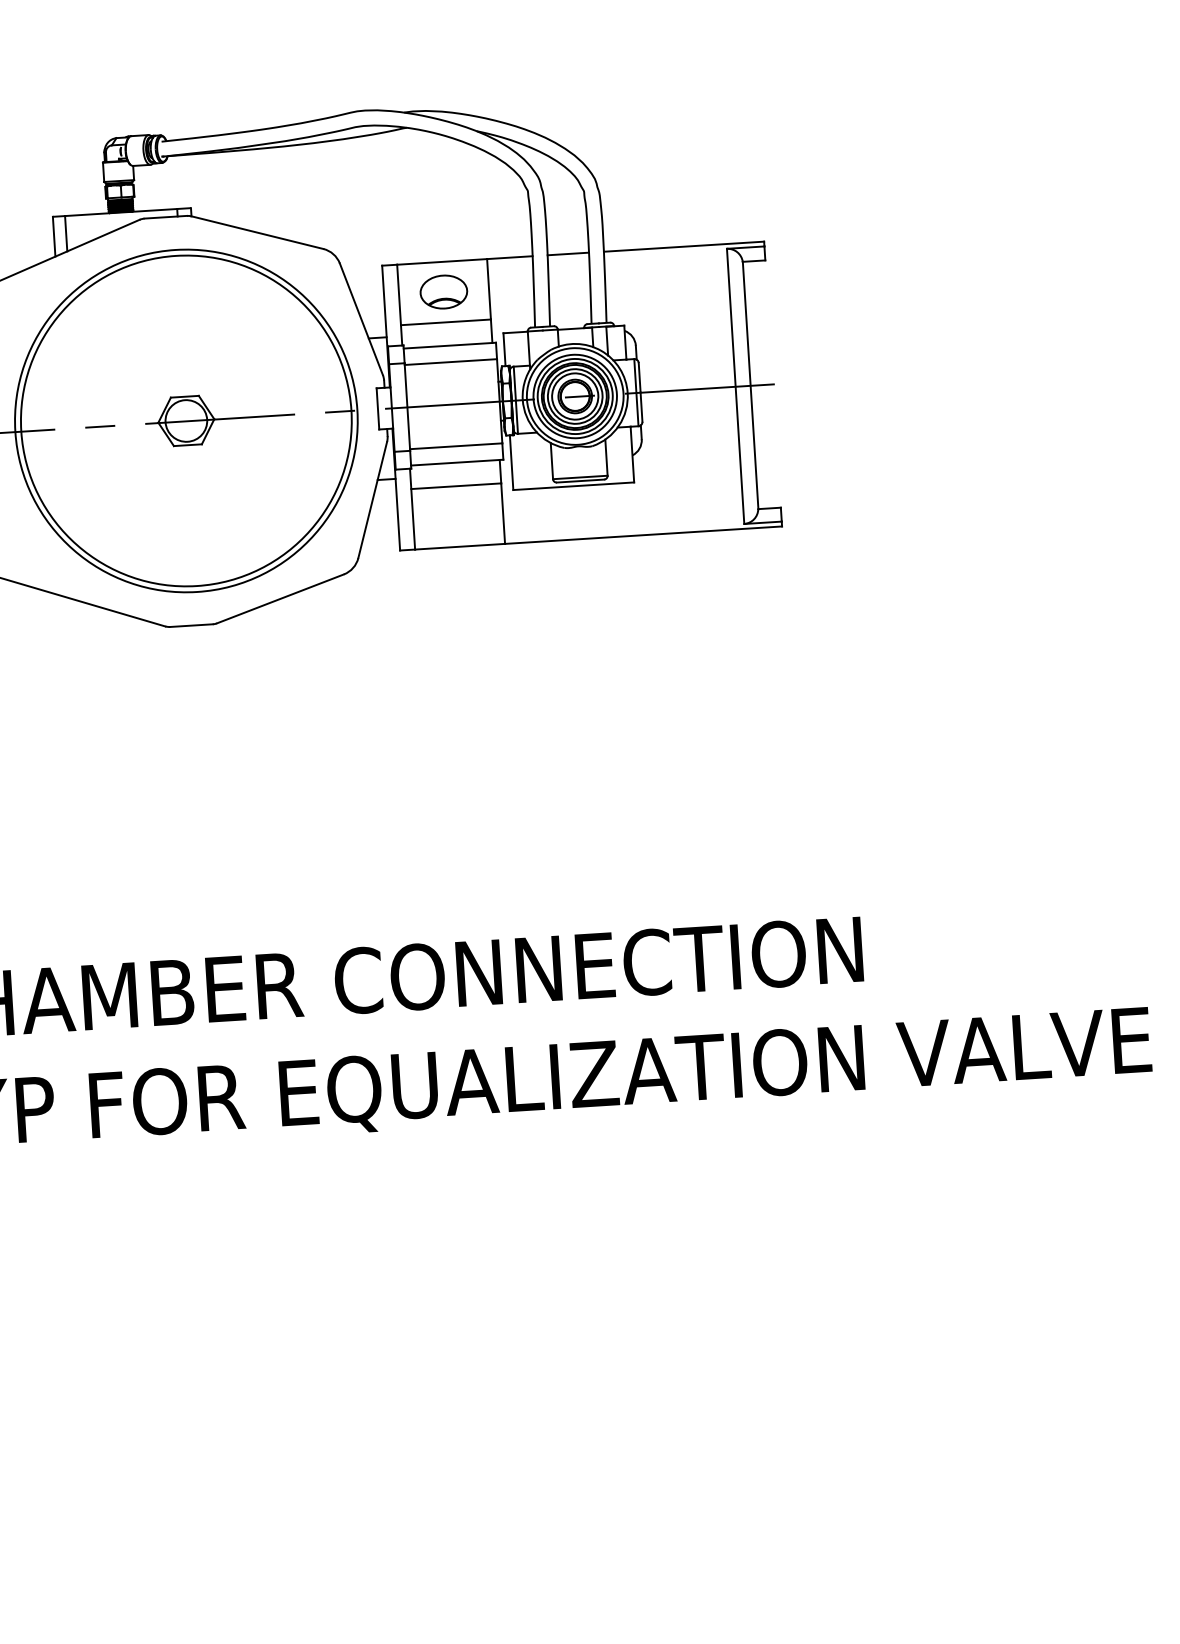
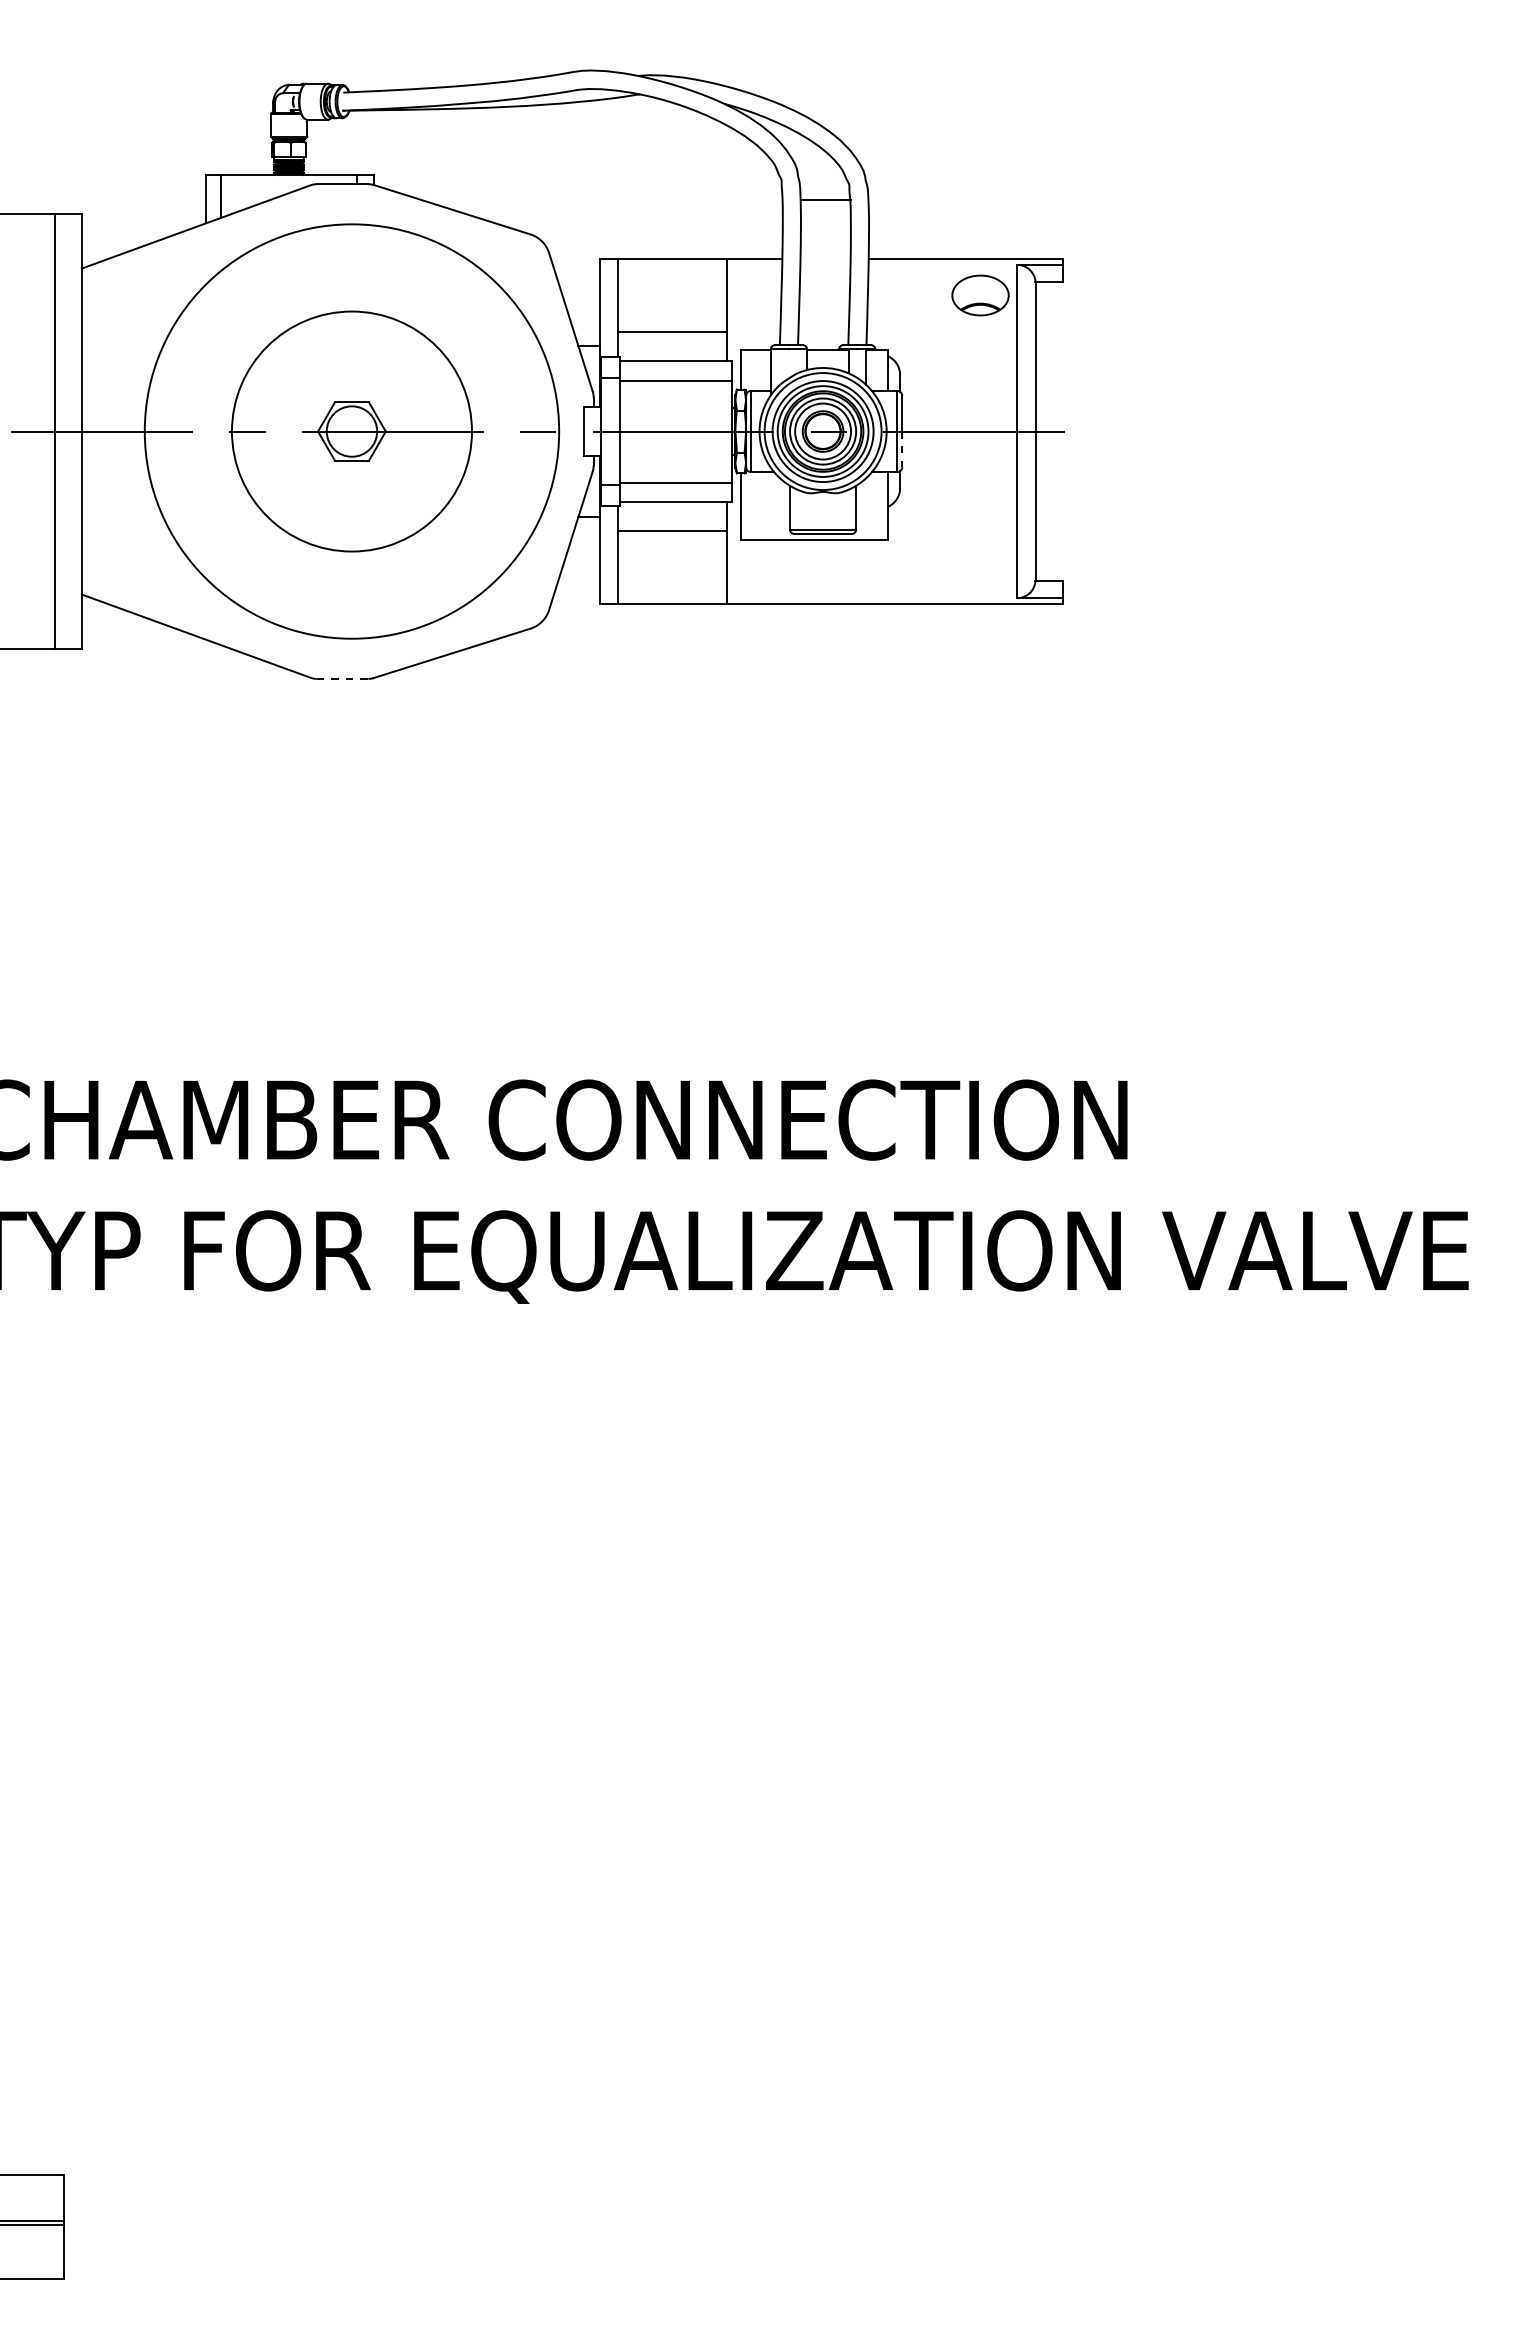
line: (568, 254) -> (825, 200), moved
part: (443, 292) -> (980, 295), moved
line: (641, 407) -> (902, 449), solid -> dashed
circle: (185, 420) -> (351, 431), size x0.6
line: (191, 625) -> (342, 678), solid -> dashed

